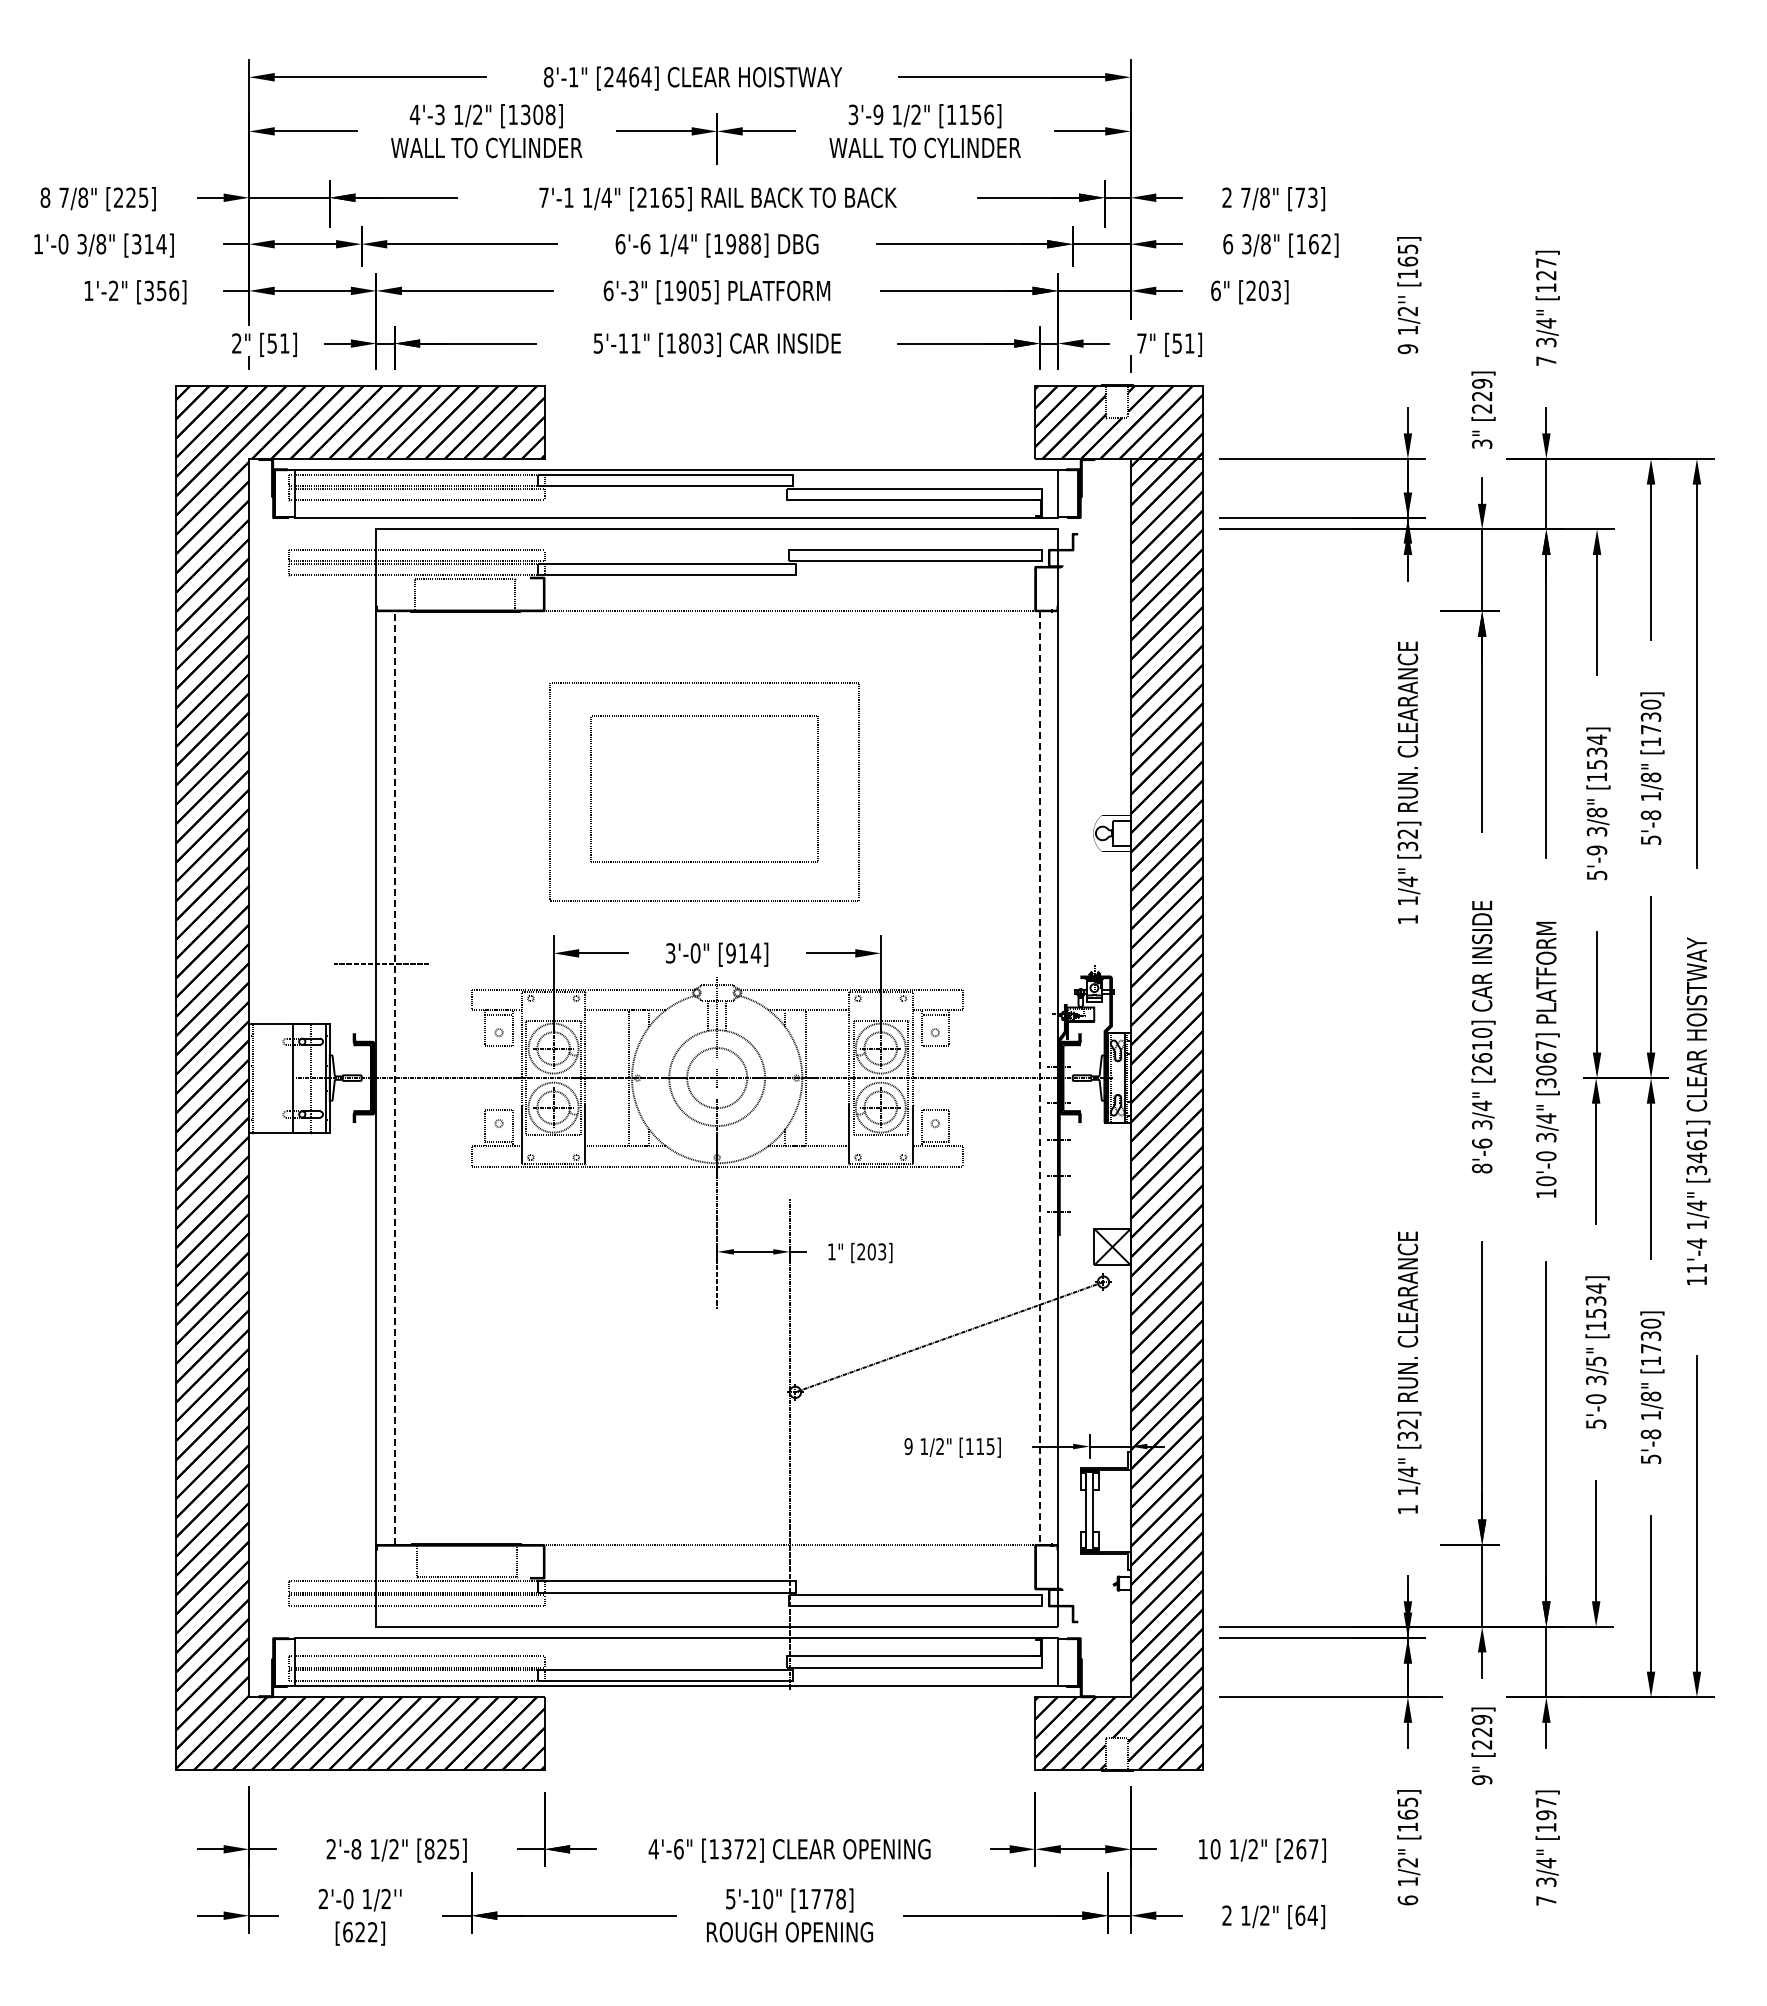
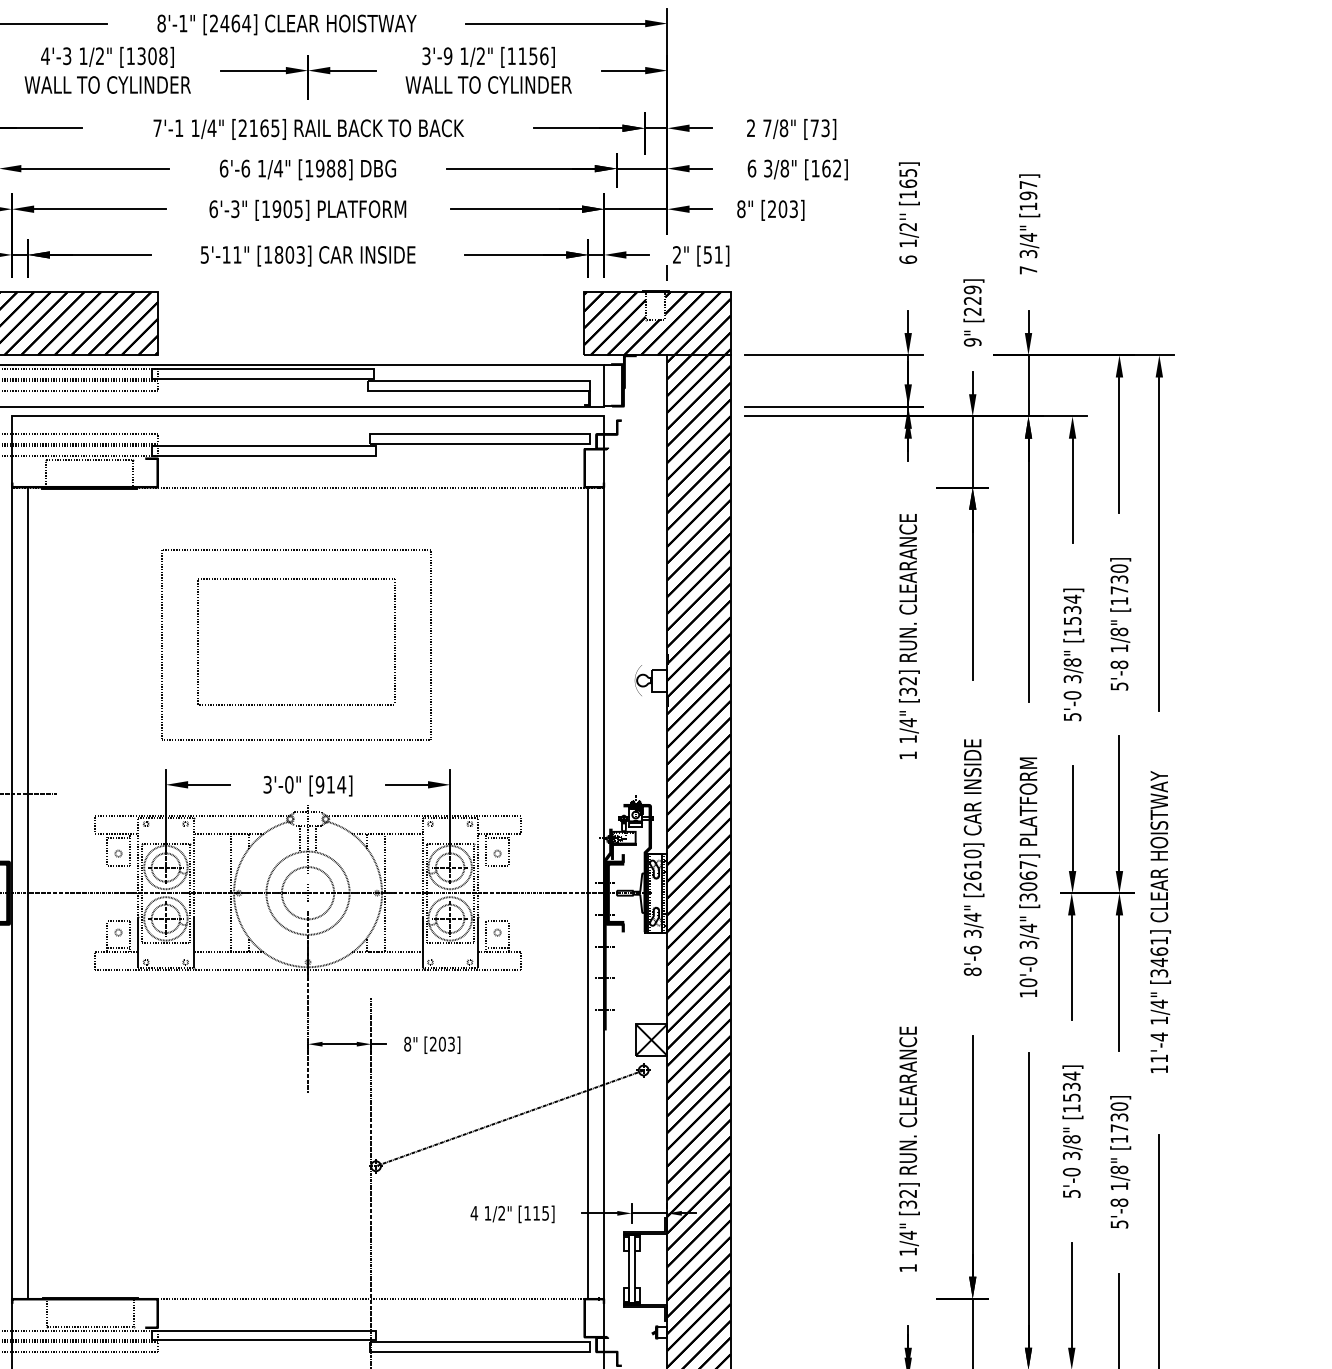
text: (1546, 275) -> (1028, 195), [127] -> [197]
text: (1215, 290) -> (741, 208), 6" -> 8"
text: (1141, 343) -> (676, 254), 7" -> 2"
text: (1407, 349) -> (907, 260), 9 -> 6
text: (1482, 444) -> (973, 342), 3" -> 9"
text: (1597, 850) -> (1072, 695), 5'-9 -> 5'-0
line: (394, 1078) -> (27, 893), dashed -> solid
line: (1039, 1078) -> (588, 893), dashed -> solid
text: (831, 1251) -> (407, 1043), 1" -> 8"
text: (1595, 1361) -> (1071, 1139), 3/5" -> 3/8"
text: (908, 1446) -> (474, 1213), 9 -> 4

